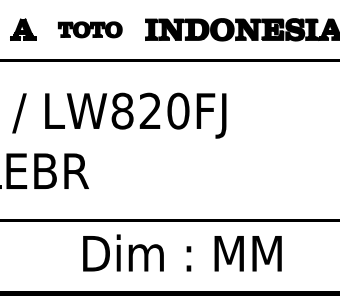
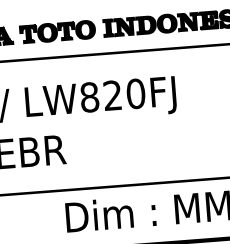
part: (90, 29) -> (57, 31), size x1.43

